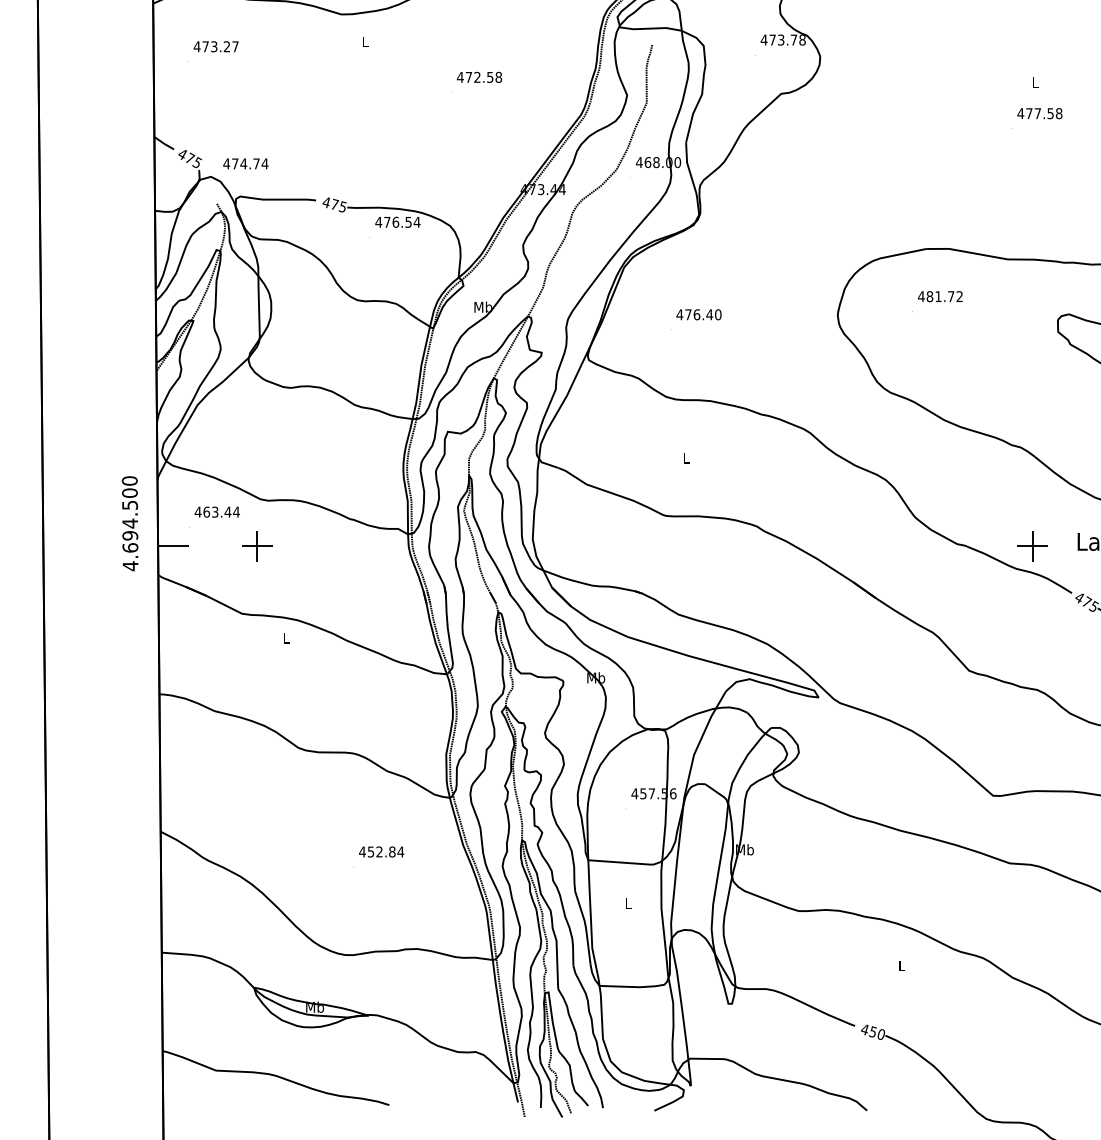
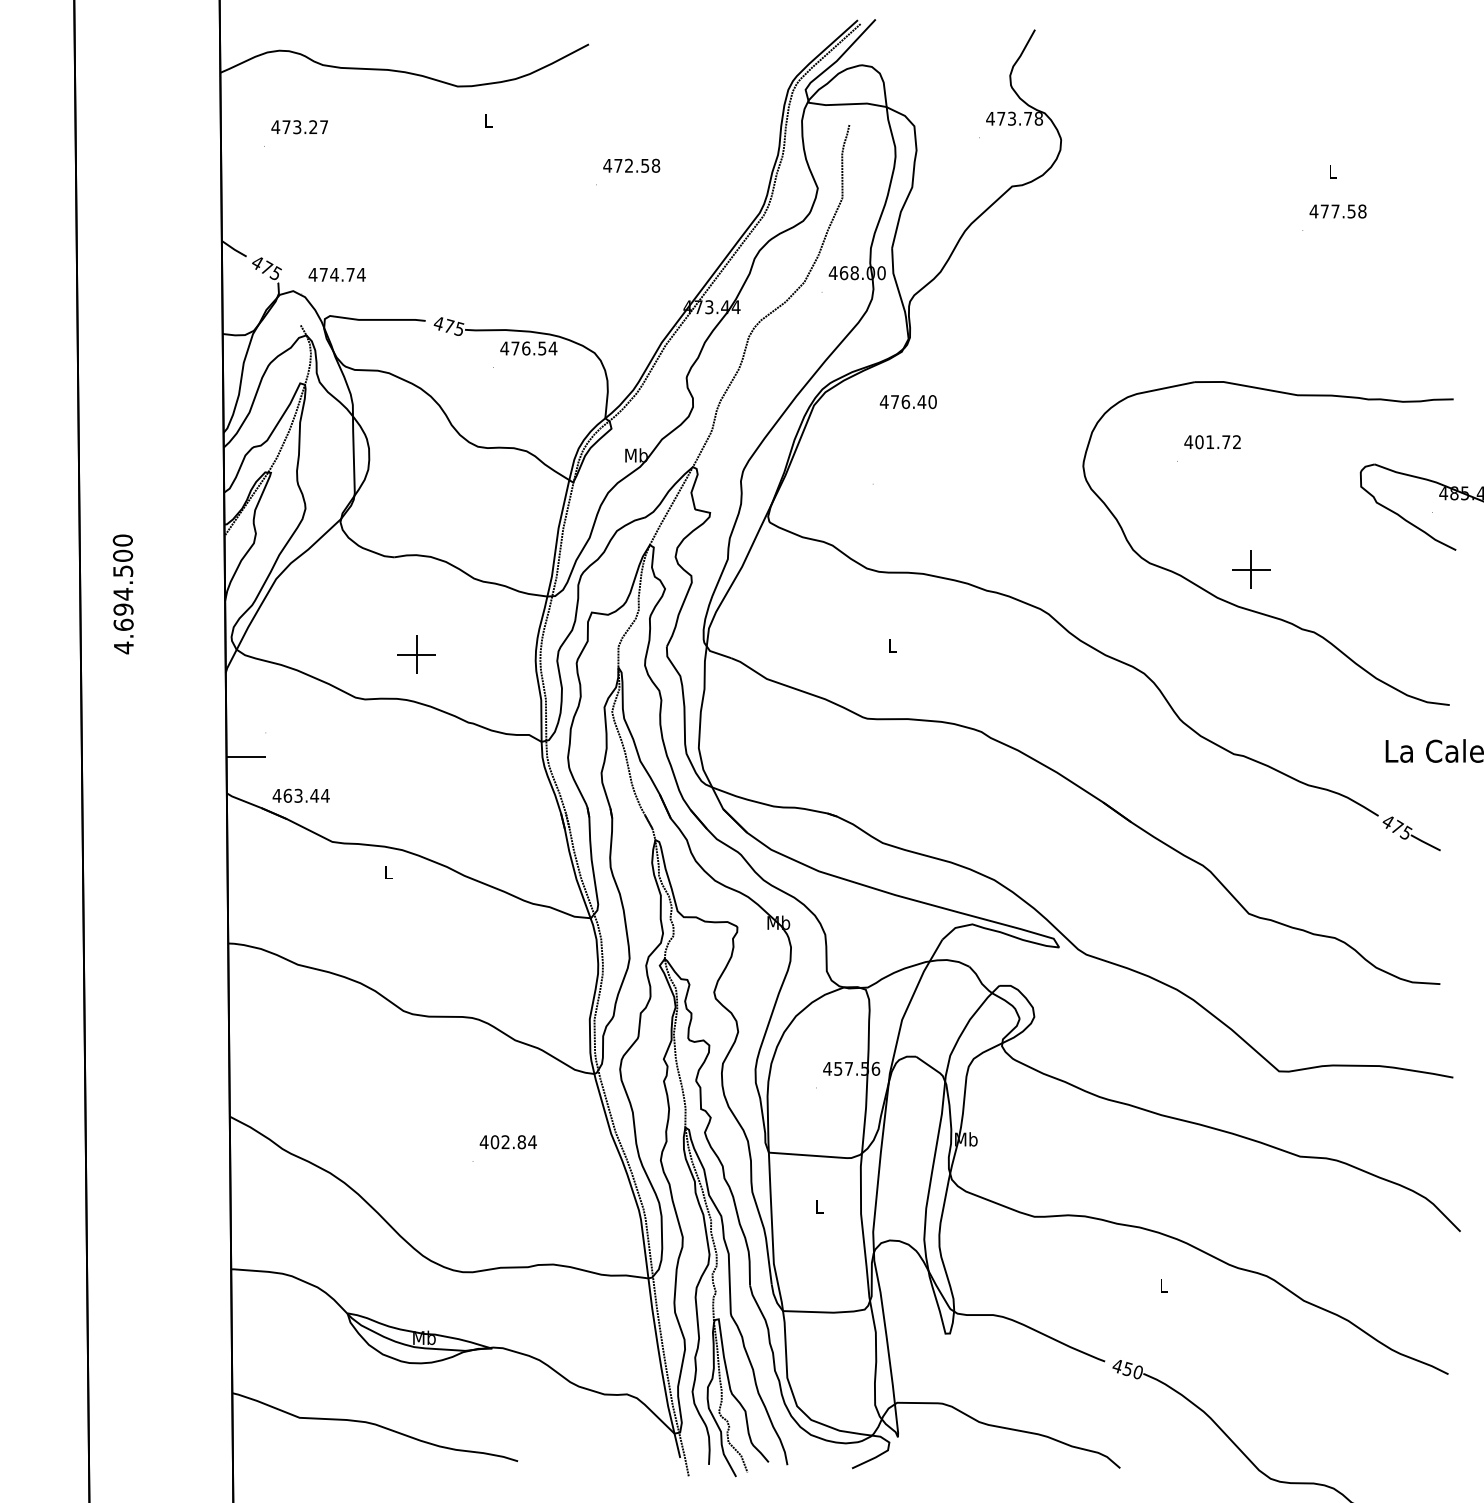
text: (929, 296) -> (1199, 441), 481.72 -> 401.72
text: (698, 315) -> (907, 402), moved
text: (216, 511) -> (300, 795), moved
text: (129, 523) -> (122, 594), moved
part: (257, 545) -> (416, 654), moved
part: (1033, 545) -> (1251, 569), moved
text: (370, 852) -> (494, 1142), 452.84 -> 402.84

